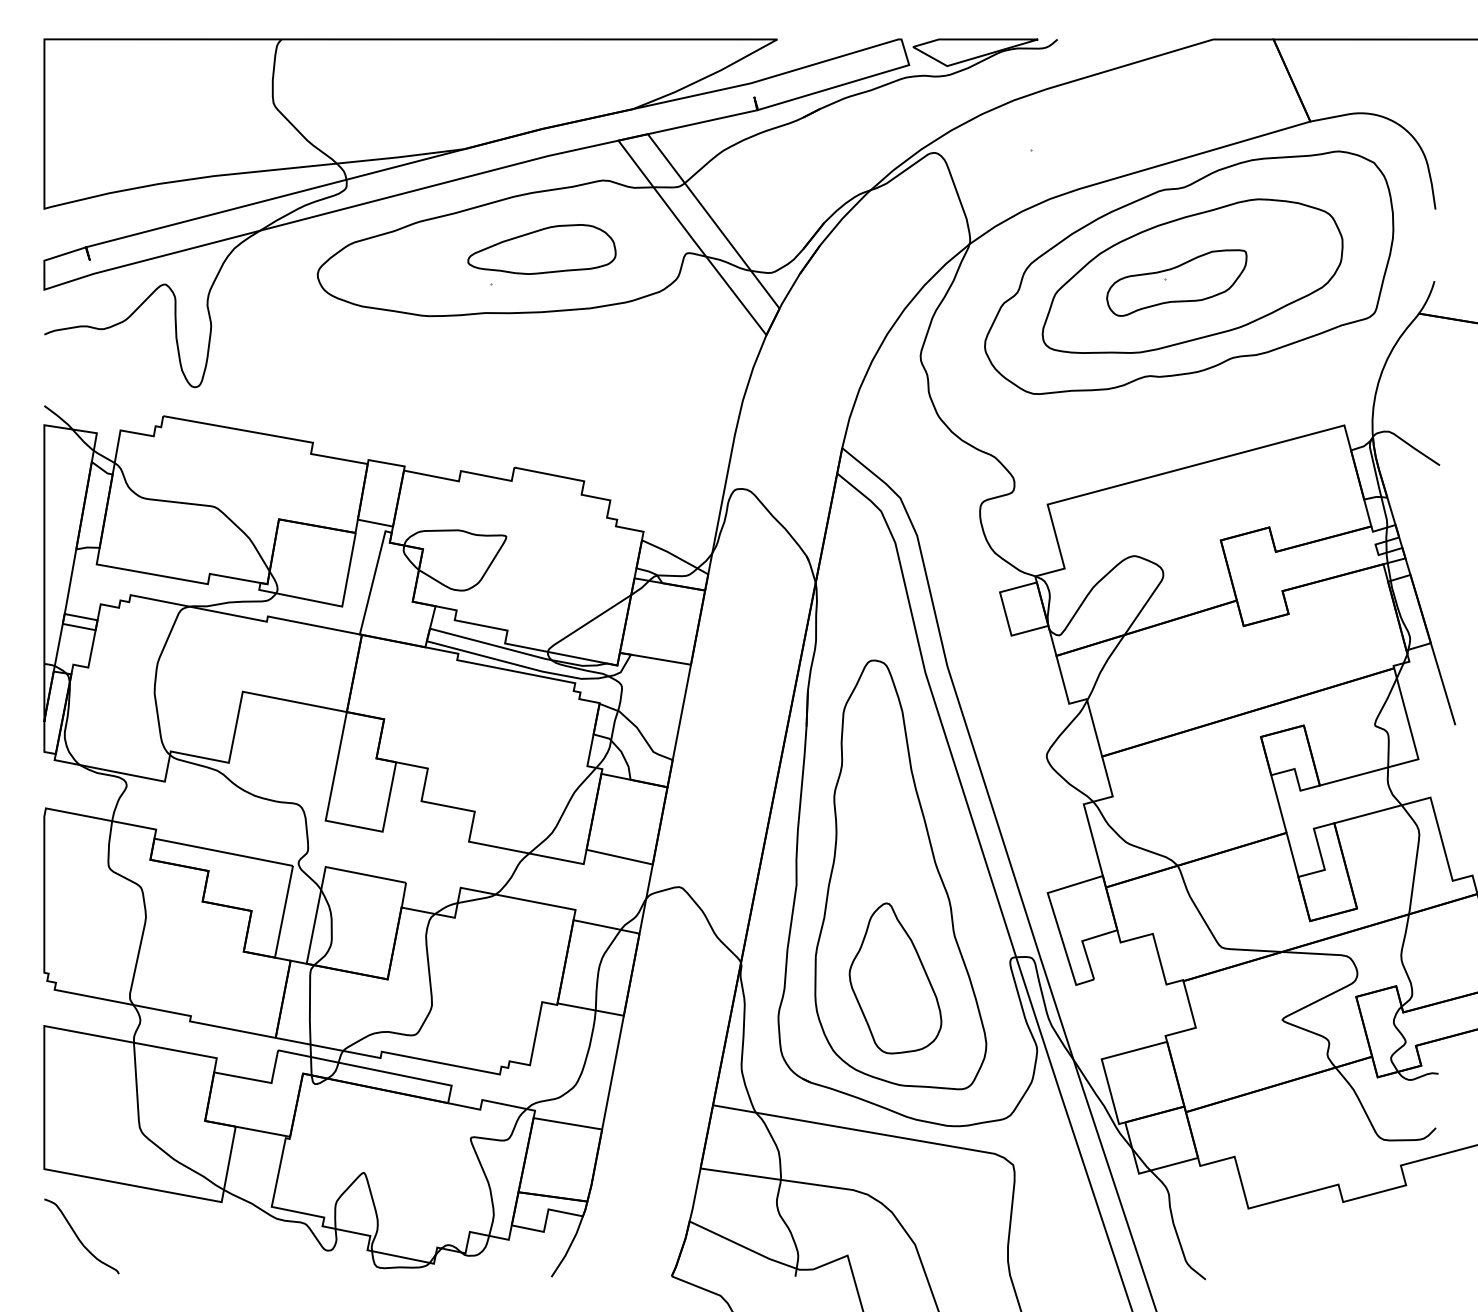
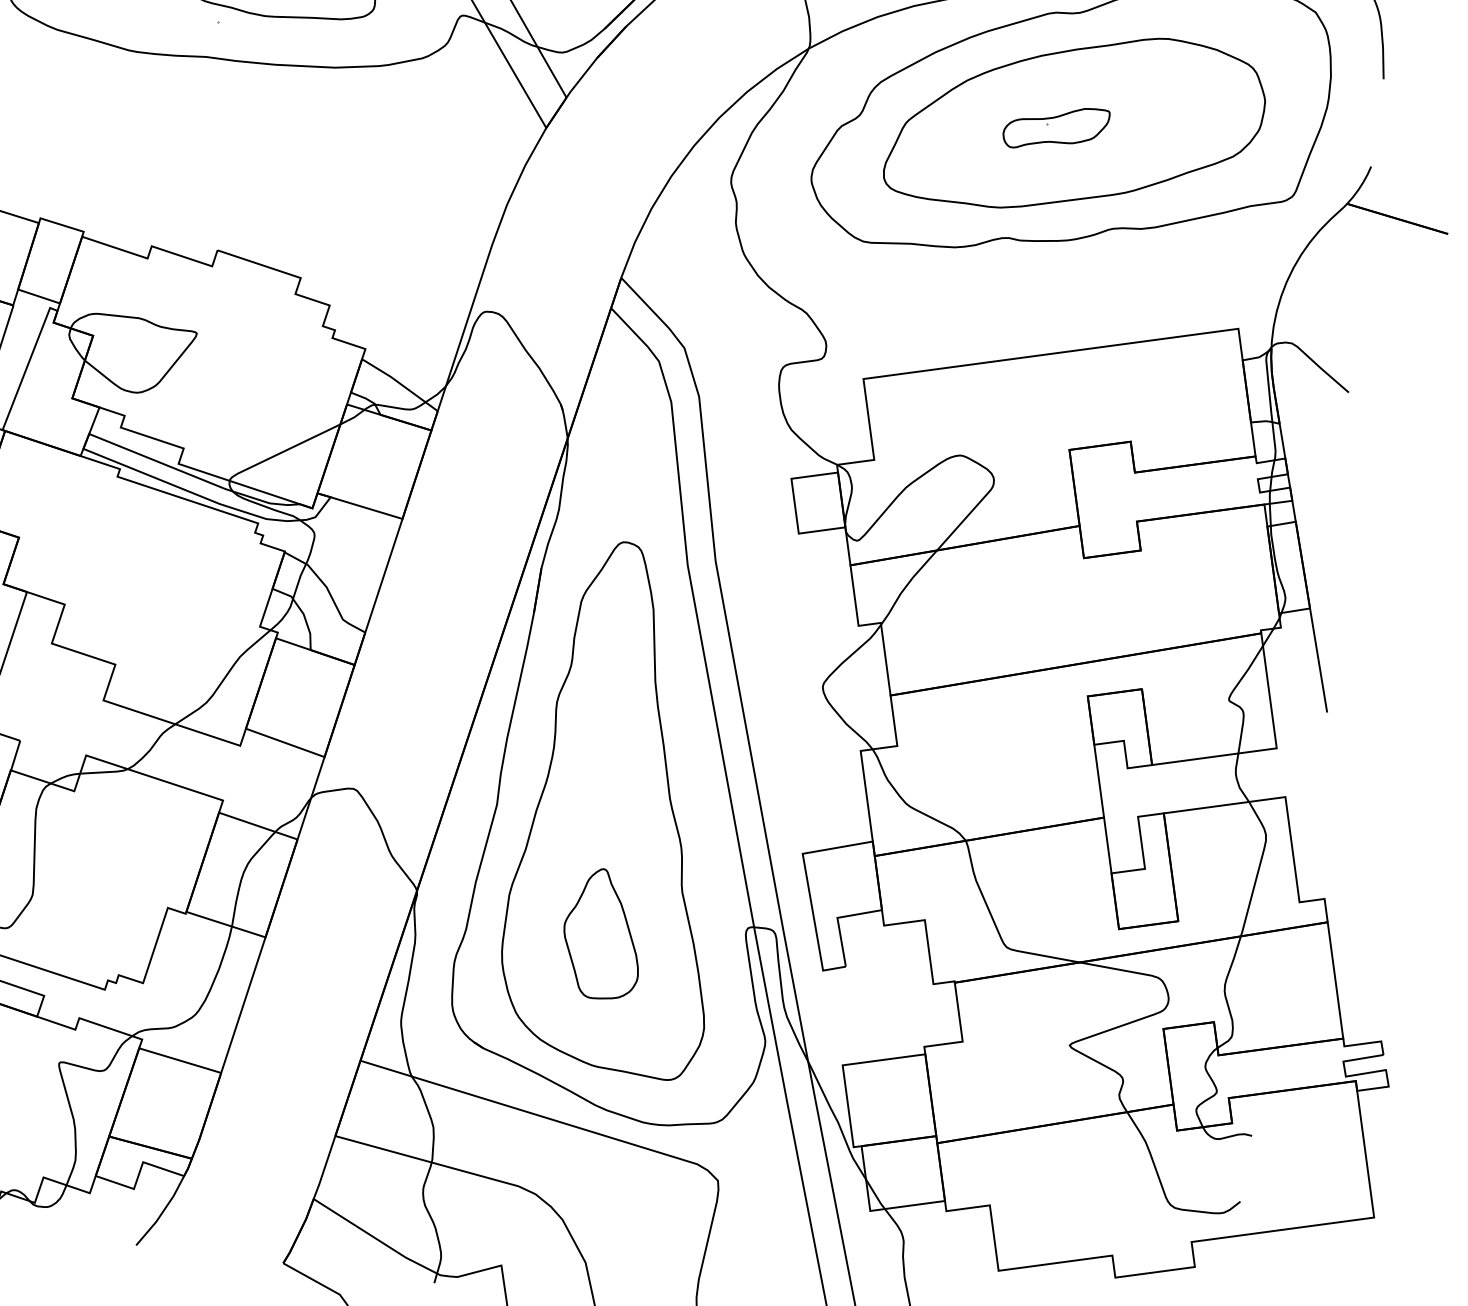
part: (1176, 282) -> (1055, 127), size x0.6
part: (895, 978) -> (603, 934), size x0.7

